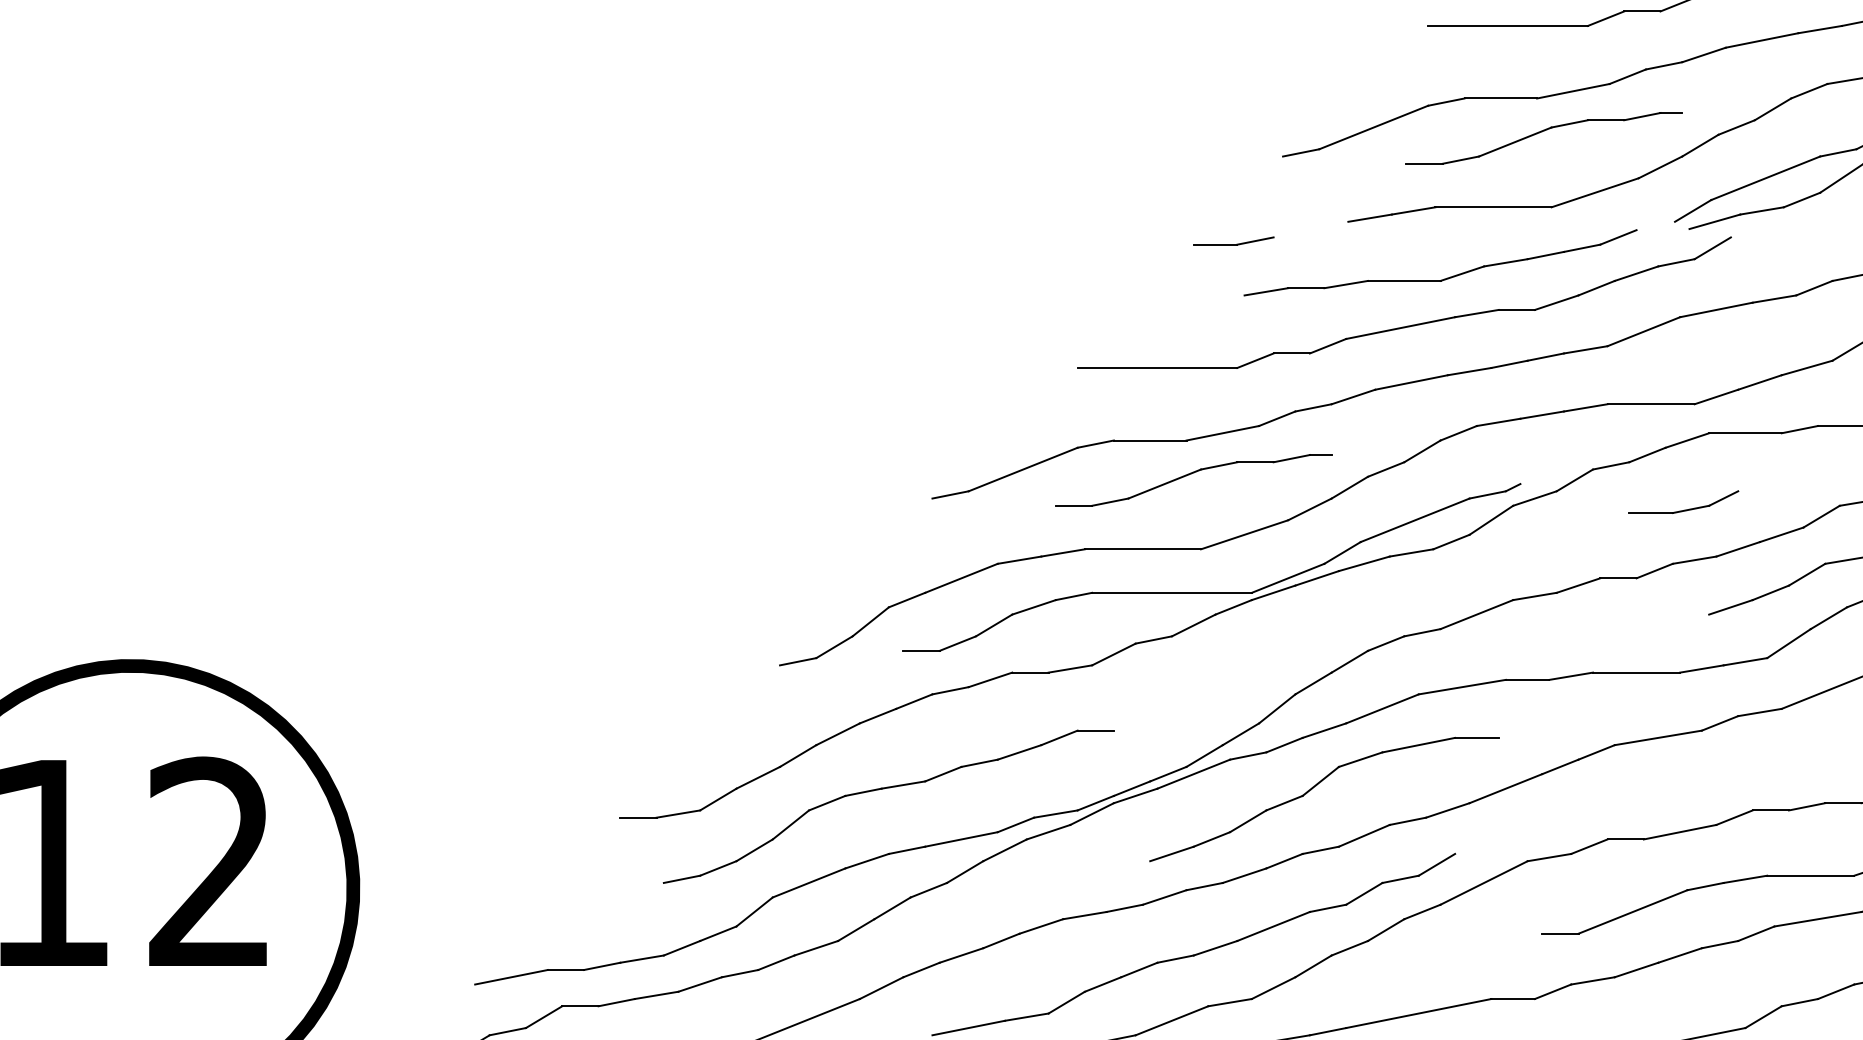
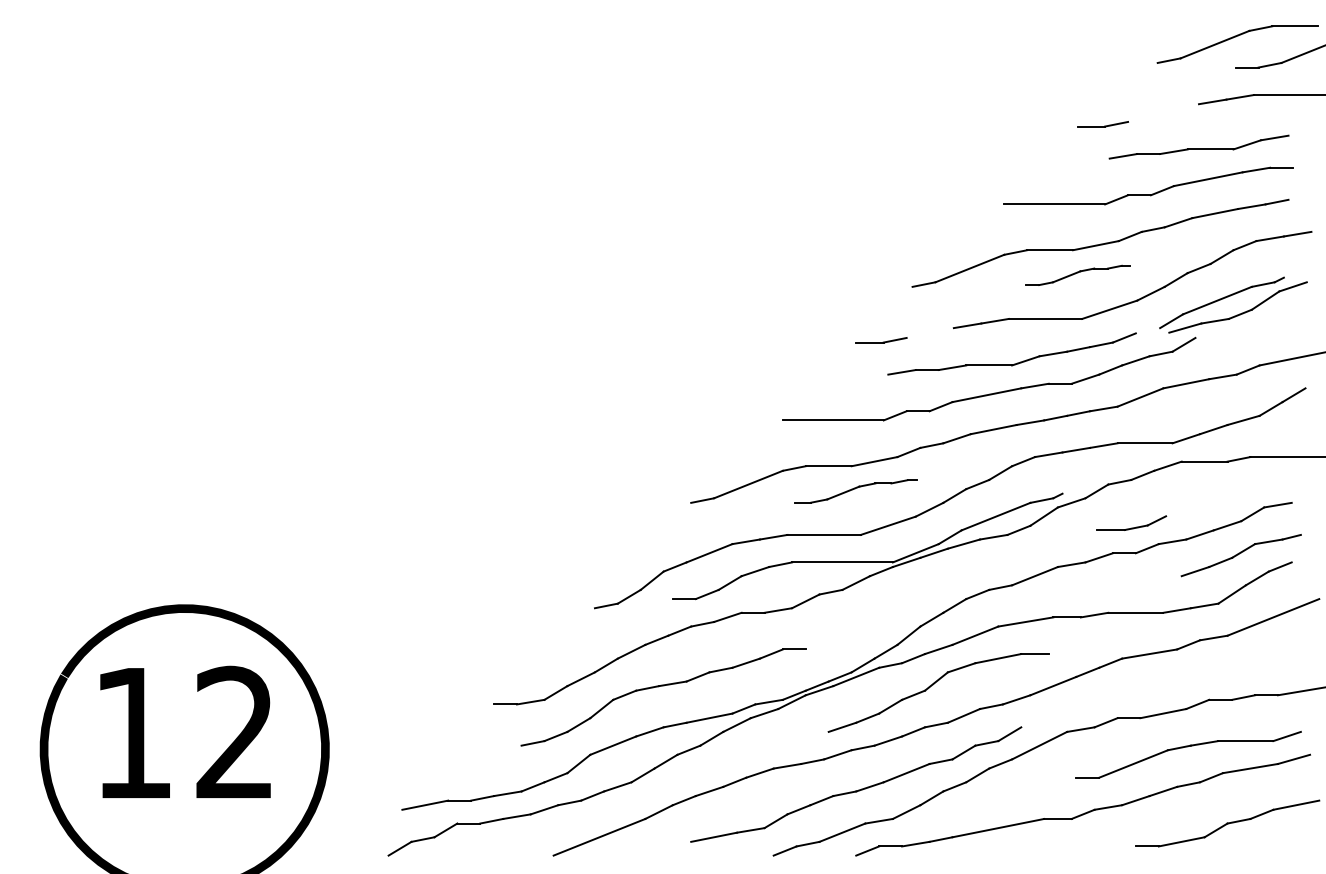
part: (1544, 138) -> (1077, 275), size x0.6
part: (1192, 480) -> (855, 491), size x0.7
part: (1683, 501) -> (1131, 522), moved

